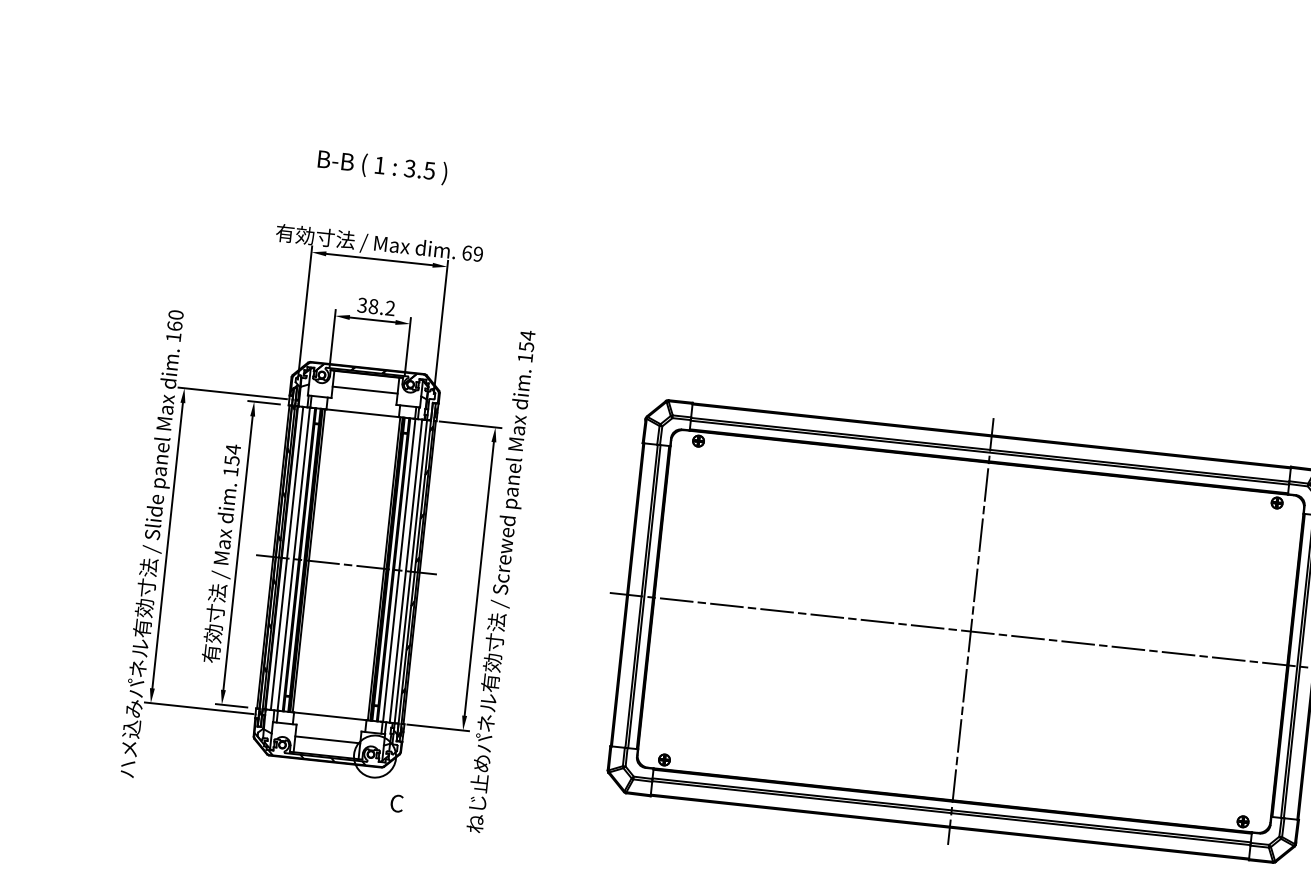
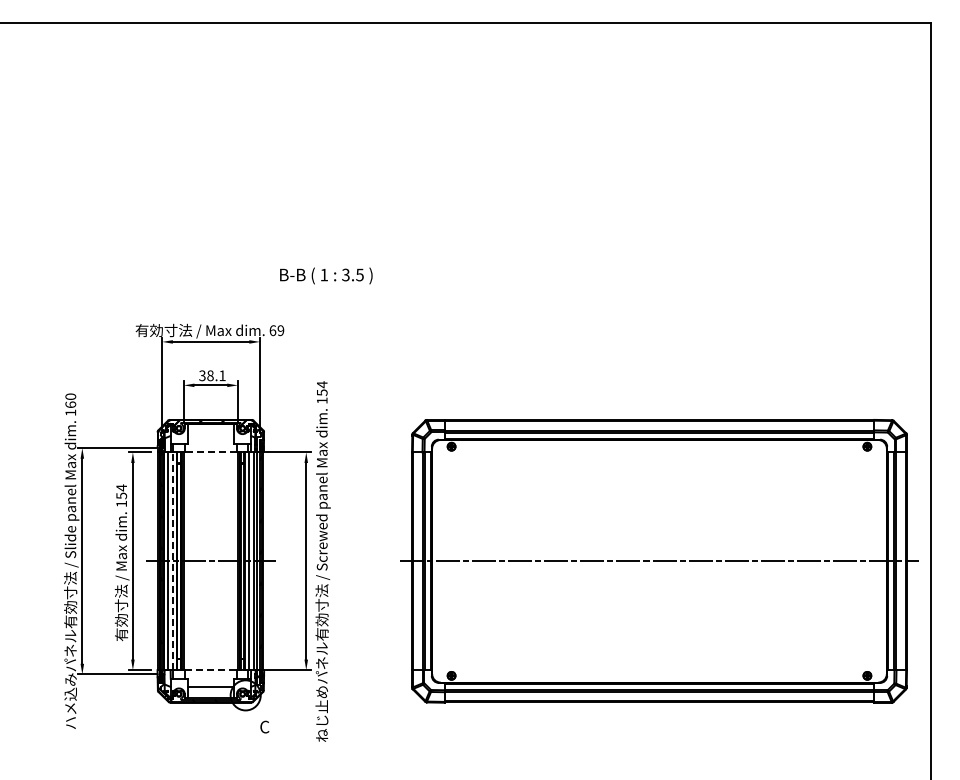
text: (382, 166) -> (326, 275), moved
text: (390, 307) -> (222, 375), 38.2 -> 38.1
line: (364, 389) -> (210, 435), removed
line: (362, 413) -> (210, 452), solid -> dashed
line: (293, 559) -> (172, 561), solid -> dashed
line: (970, 630) -> (659, 560), removed
line: (331, 716) -> (211, 670), solid -> dashed

